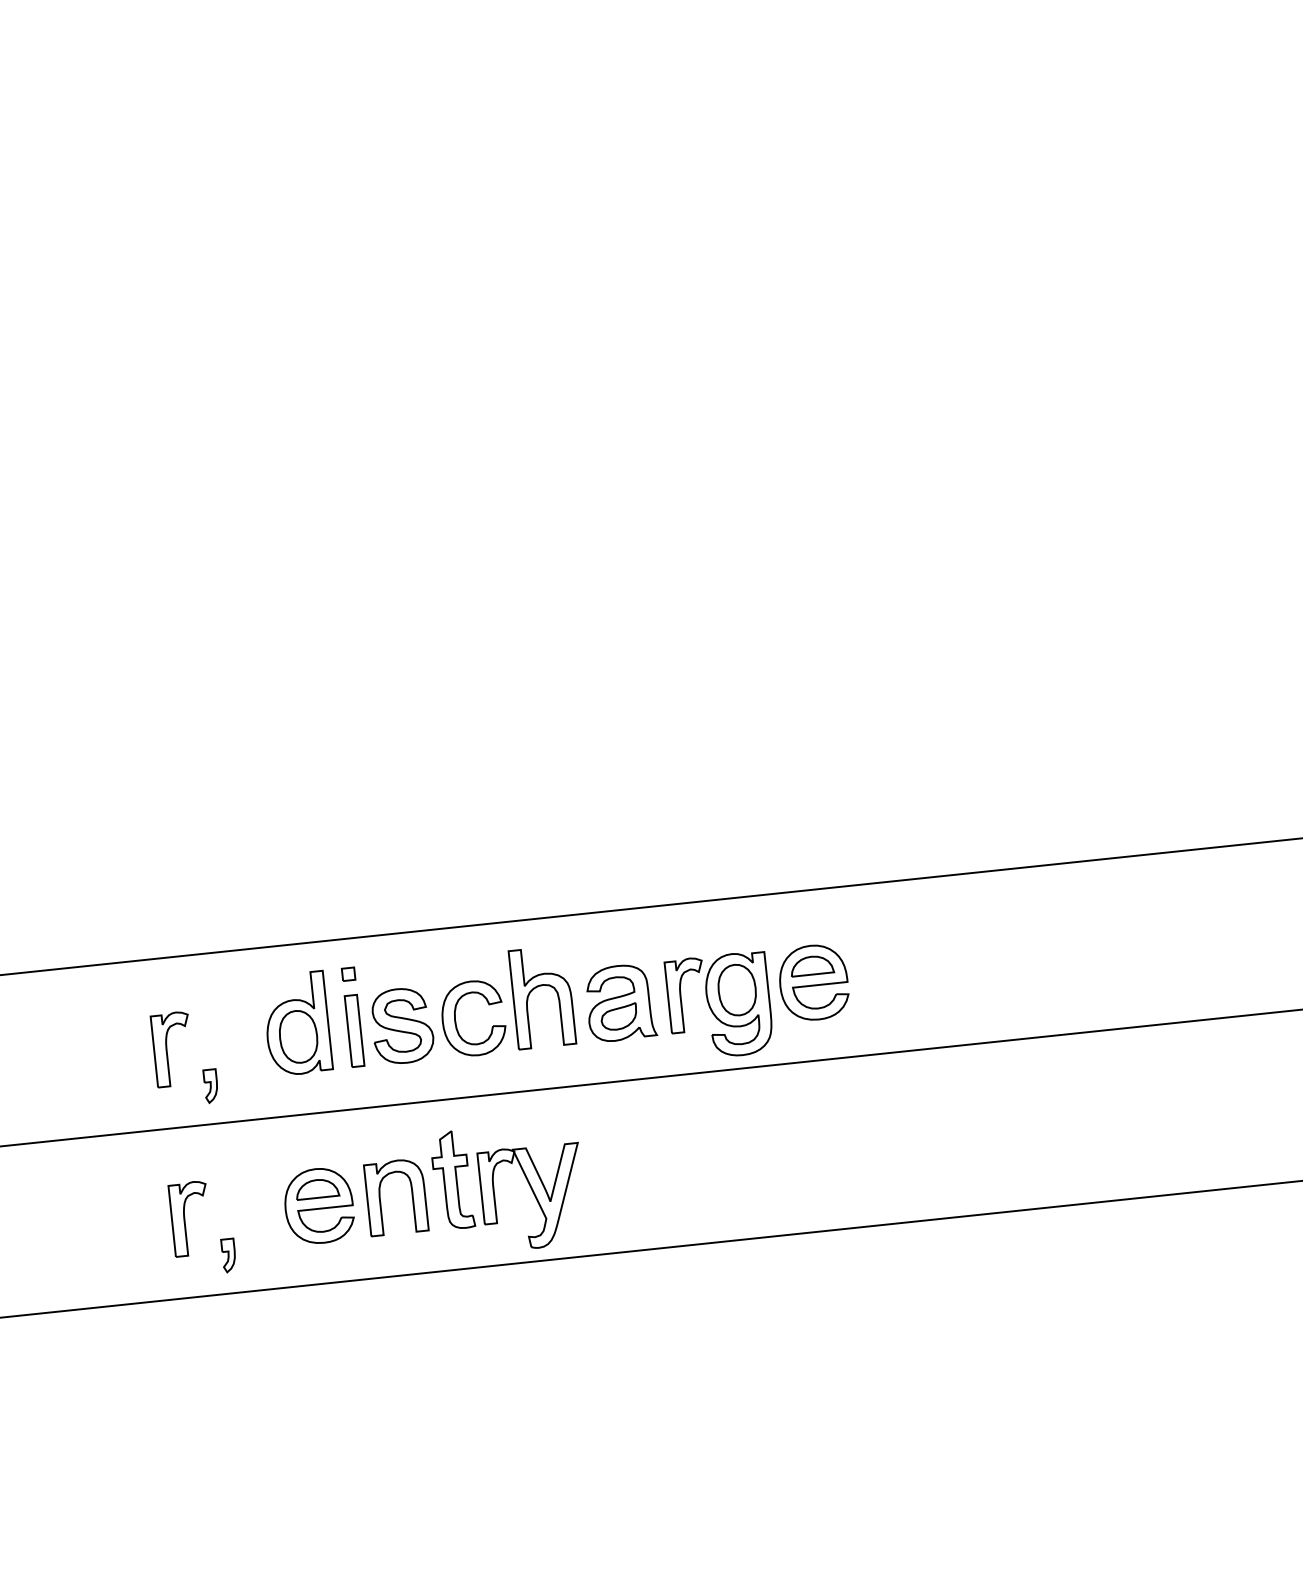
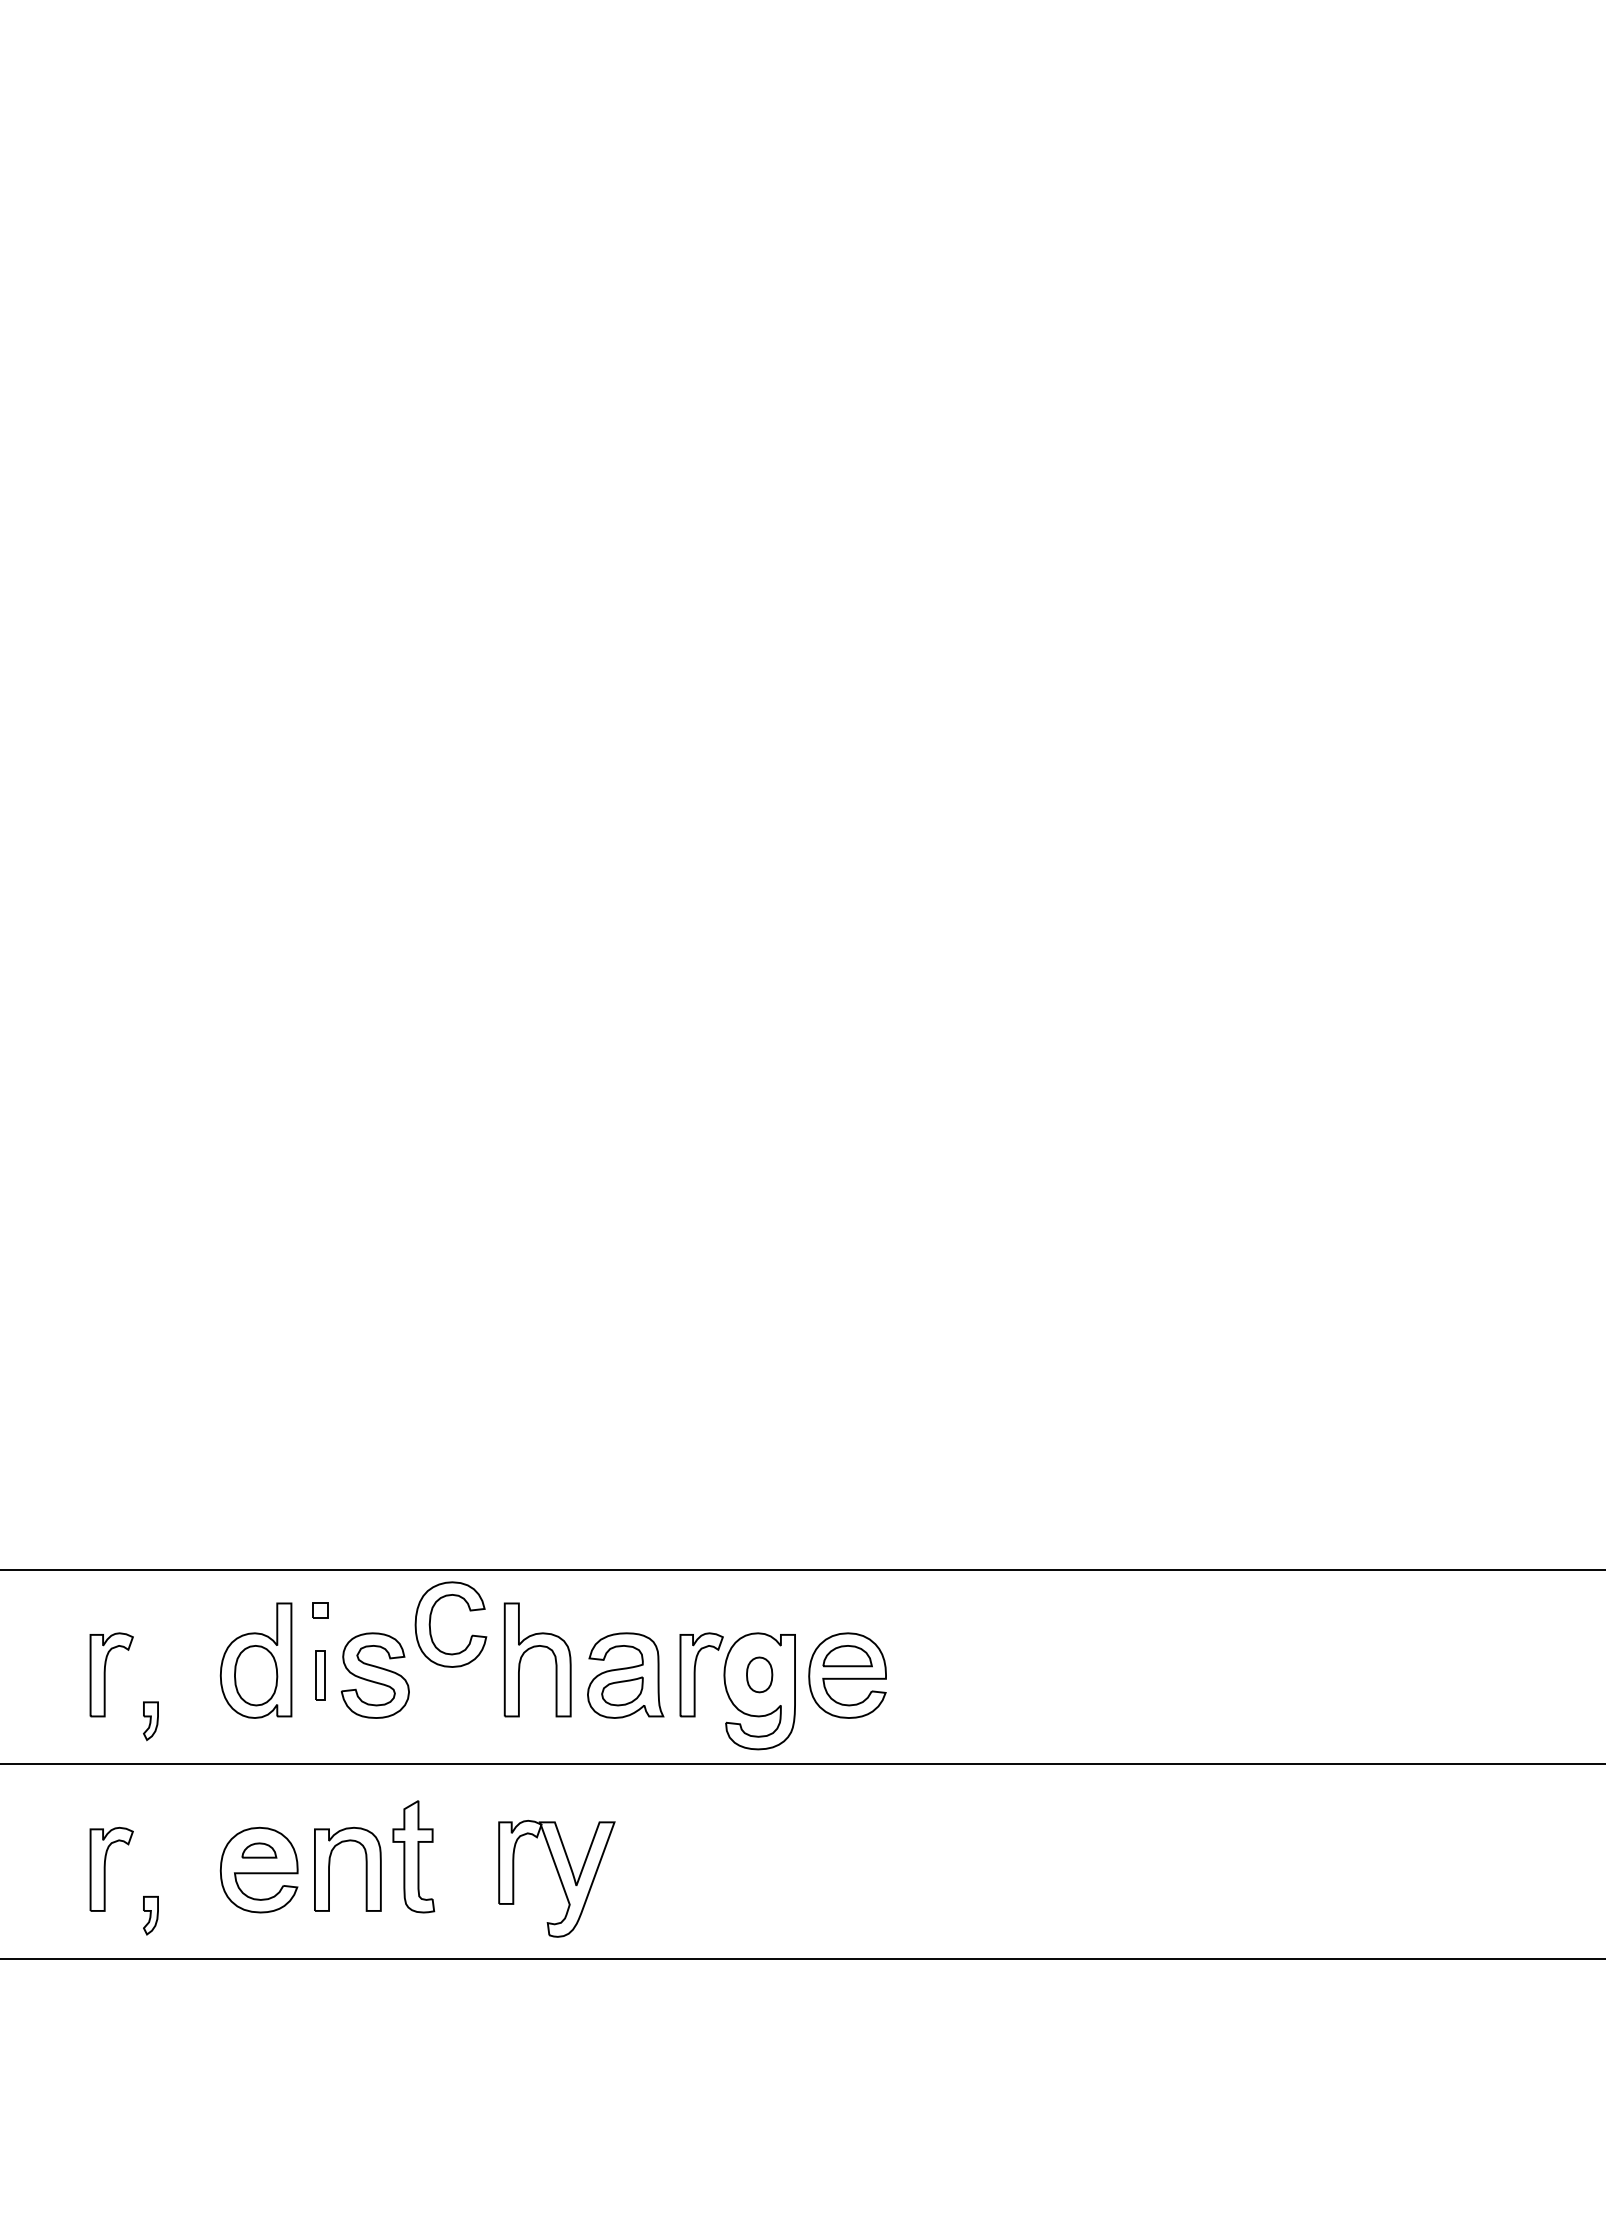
part: (736, 989) -> (759, 1674), size x0.6
part: (456, 1014) -> (431, 1618), moved
part: (354, 1030) -> (320, 1675), size x0.6
part: (317, 1188) -> (259, 1850), size x0.7
part: (532, 1197) -> (556, 1878), moved

